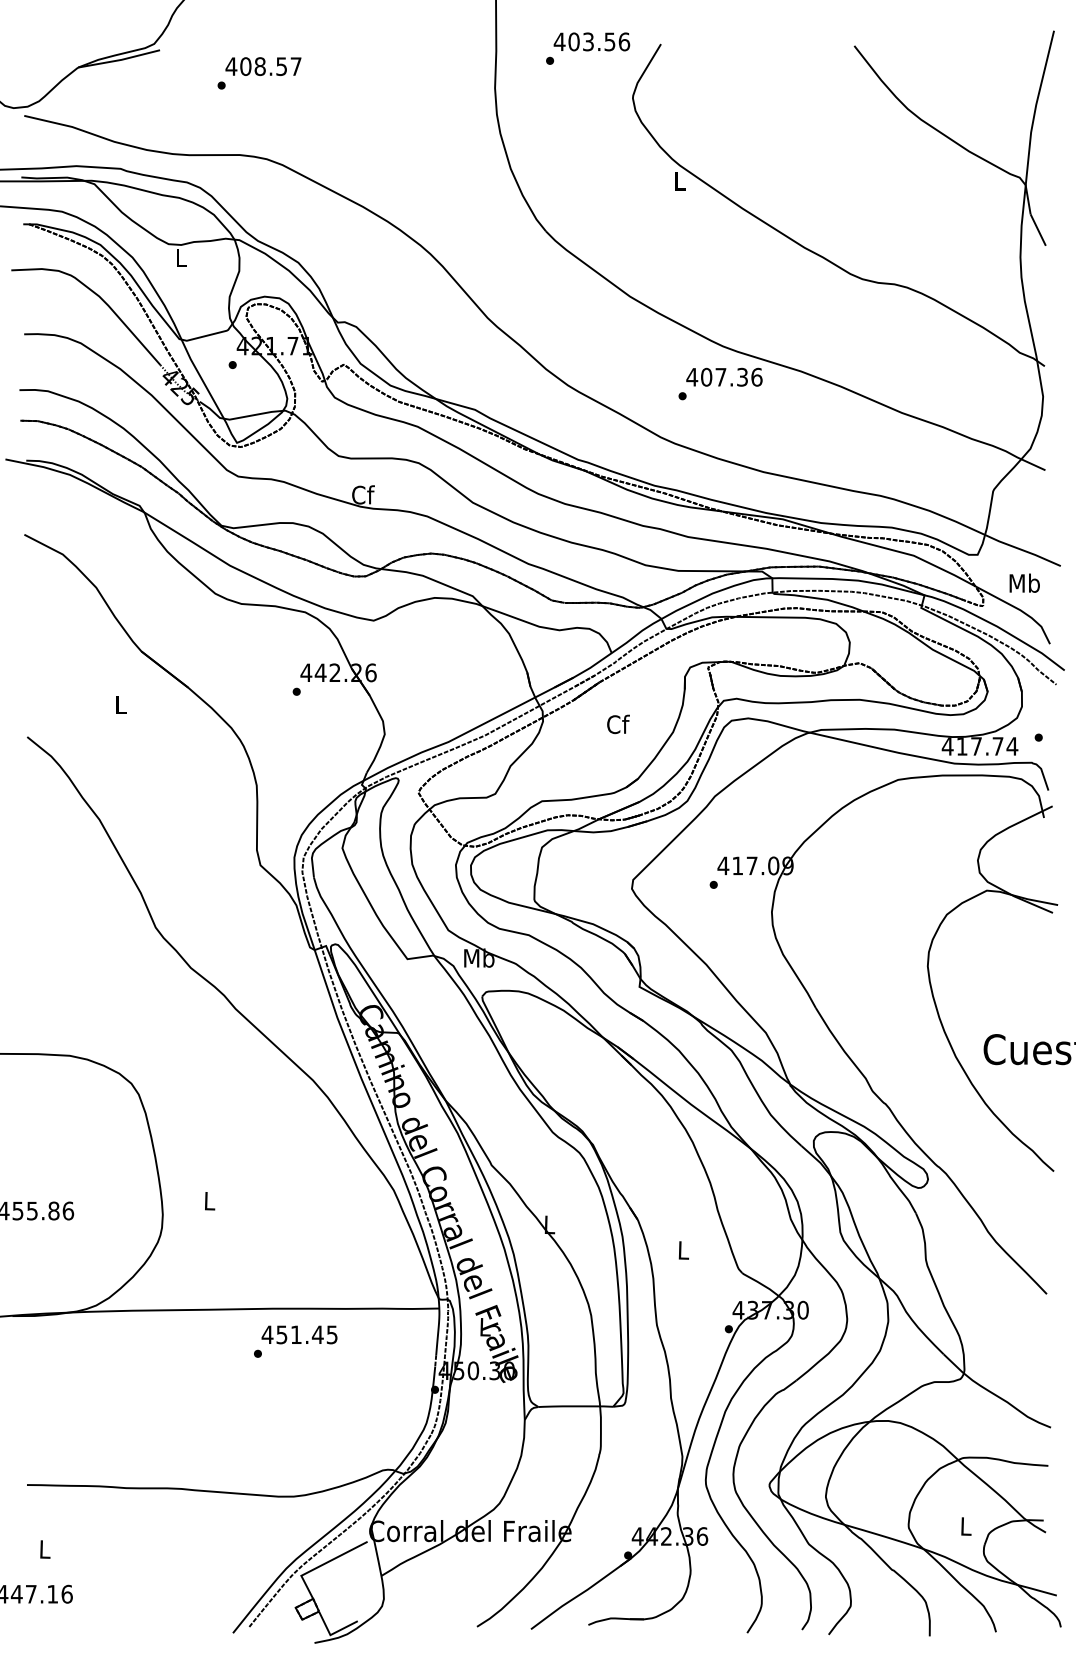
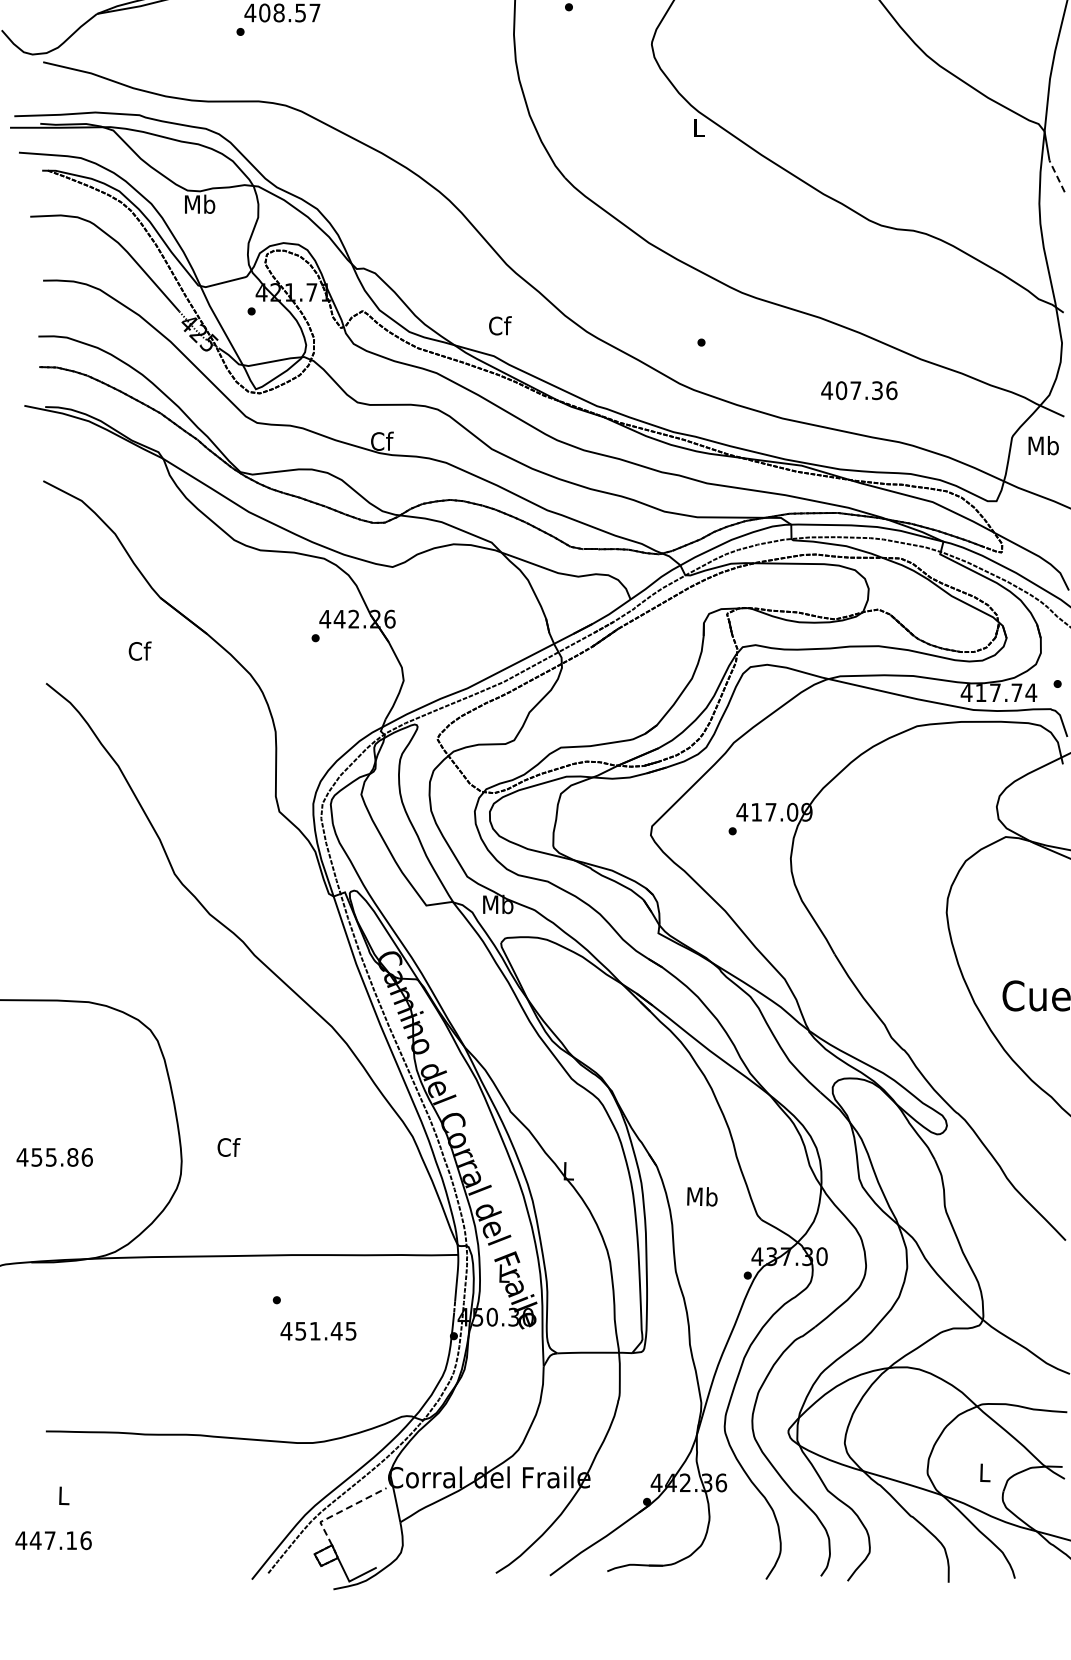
line: (1038, 230) -> (1057, 176), solid -> dashed
text: (181, 257) -> (200, 203), L -> Mb
text: (724, 376) -> (859, 389), moved
text: (1024, 582) -> (1043, 444), moved
text: (121, 704) -> (140, 650), L -> Cf
text: (618, 724) -> (500, 325), moved
text: (209, 1200) -> (228, 1146), L -> Cf
text: (683, 1250) -> (702, 1196), L -> Mb
text: (299, 1334) -> (318, 1330), moved
line: (322, 1564) -> (341, 1510), solid -> dashed

